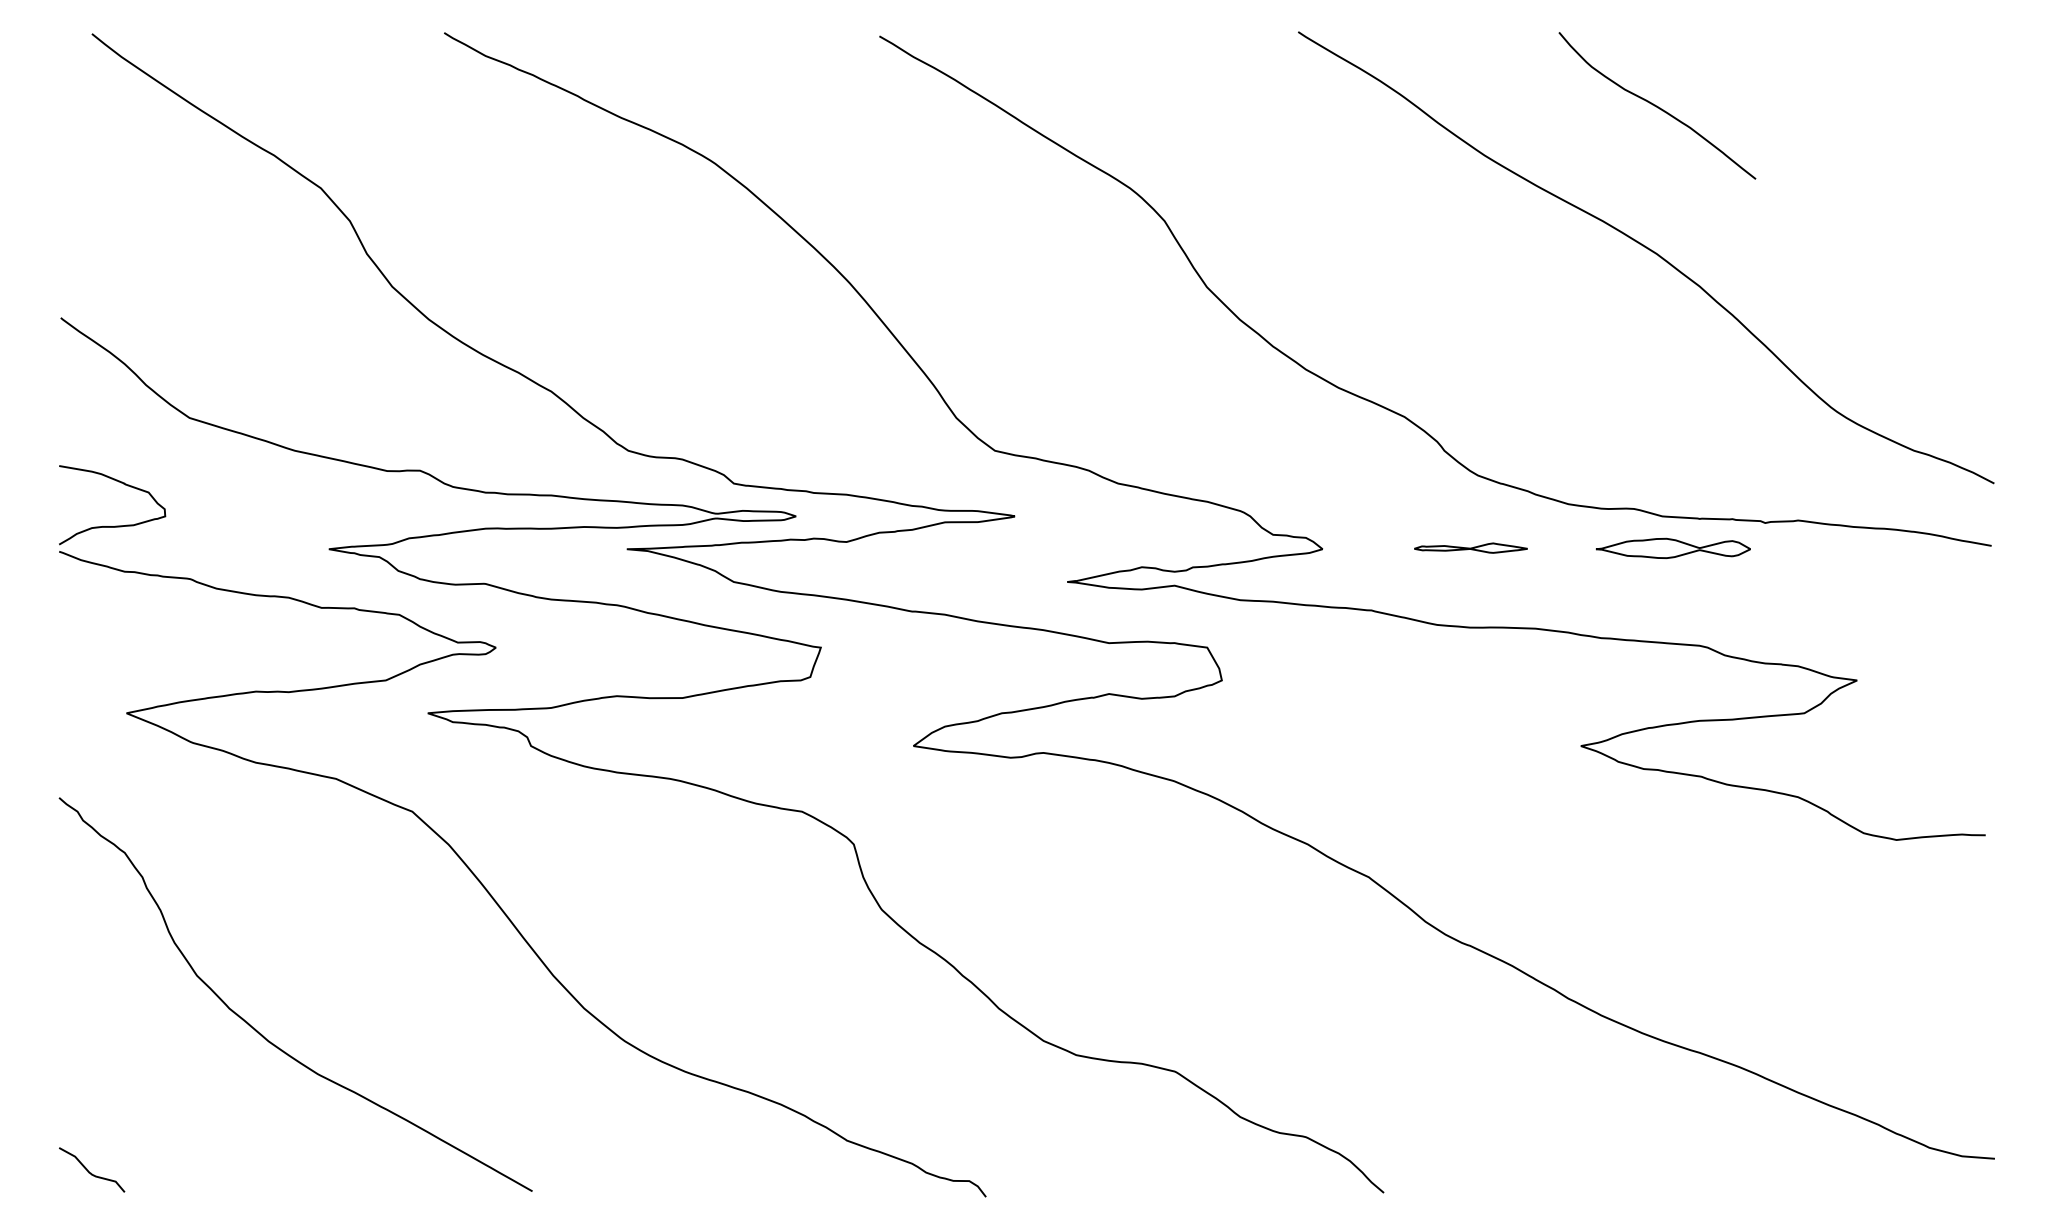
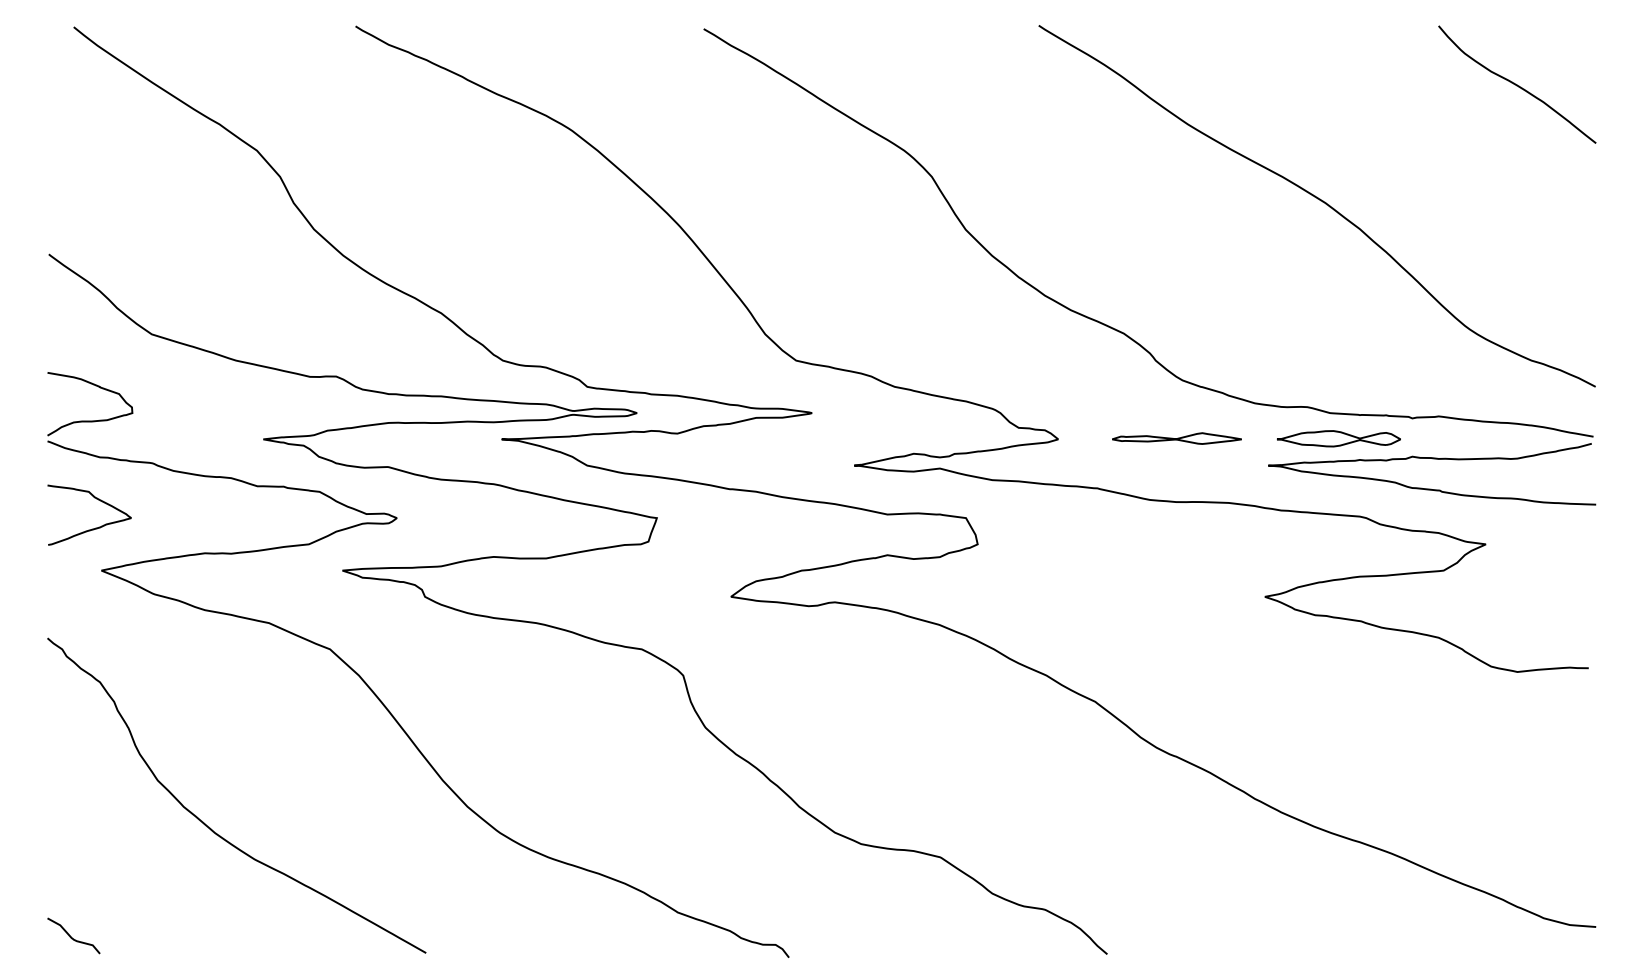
curve: (1657, 105) -> (1517, 84), moved
part: (1470, 547) -> (1176, 438), size x1.43
curve: (1794, 574) -> (1435, 459), added
curve: (116, 660) -> (93, 528), added

